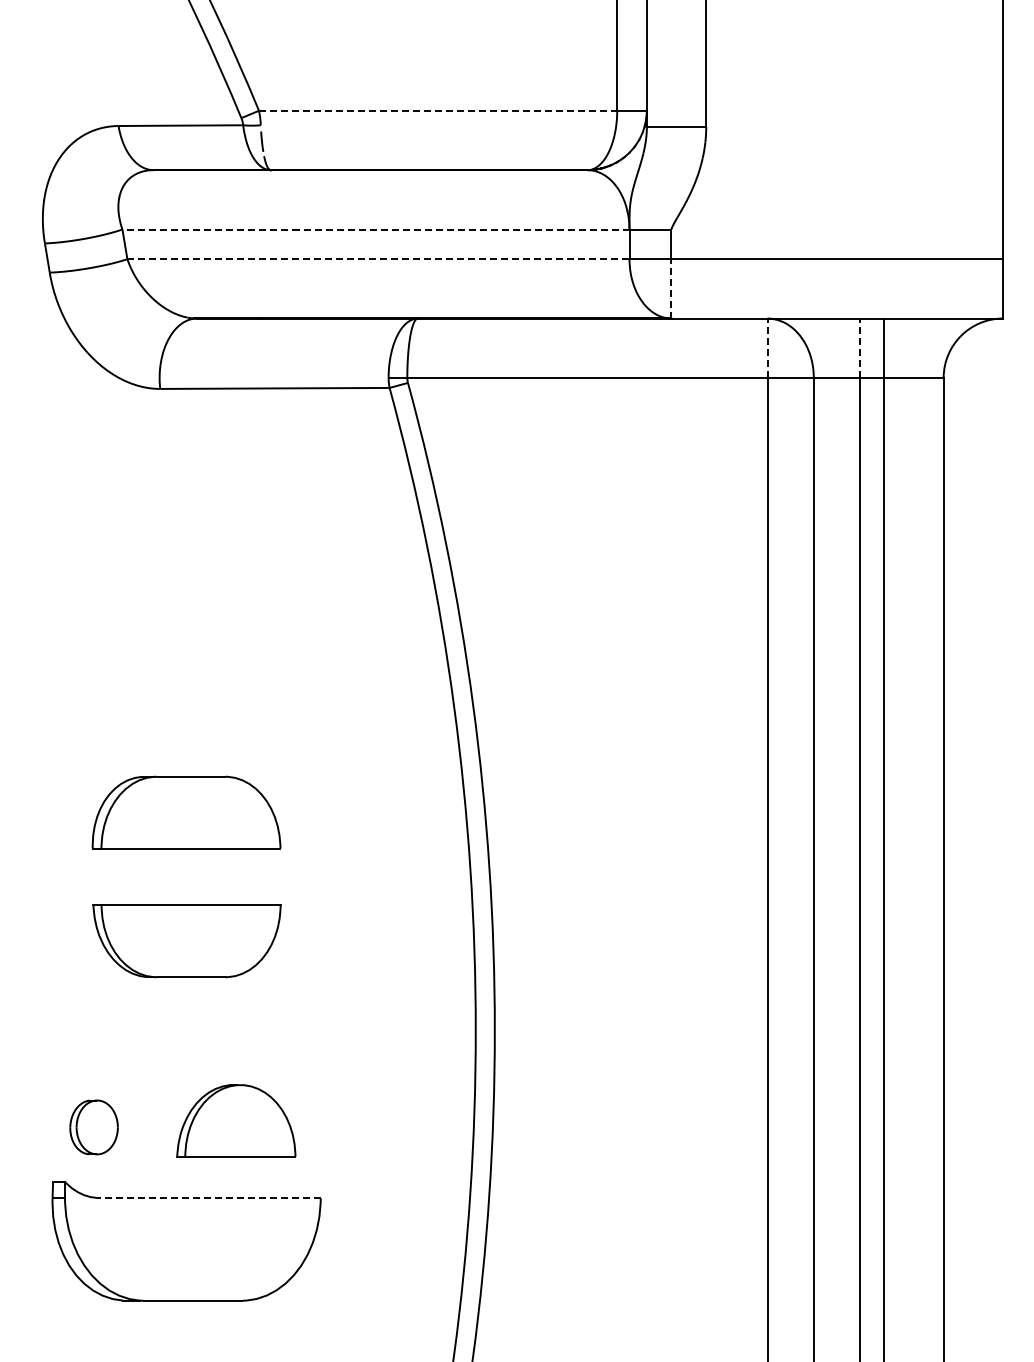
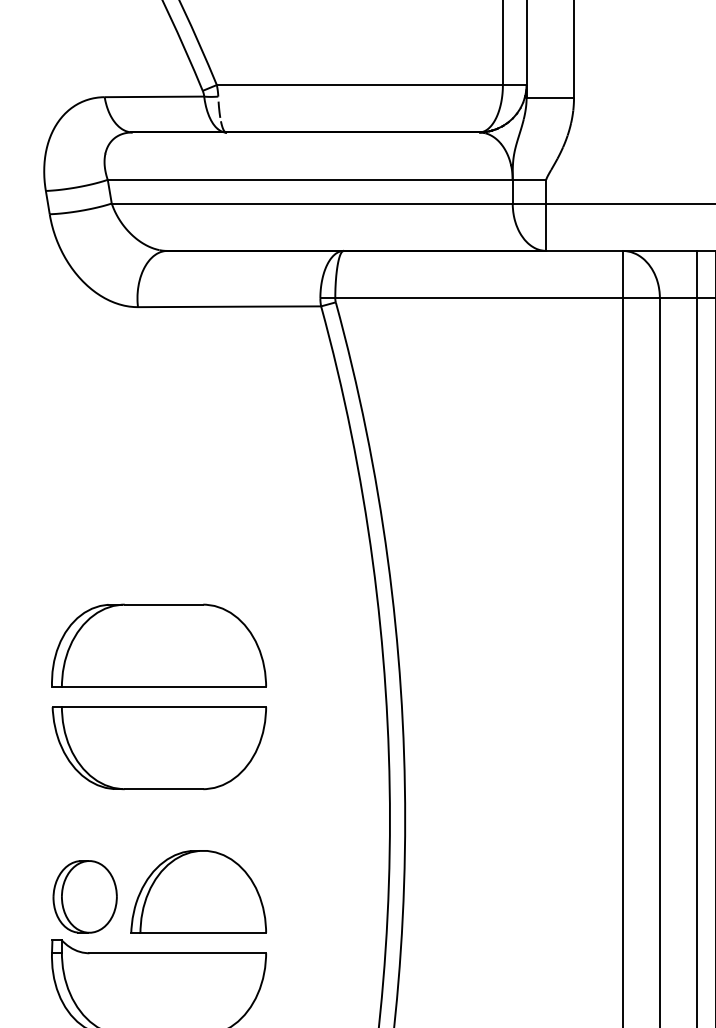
line: (438, 110) -> (360, 84), dashed -> solid
line: (375, 229) -> (309, 179), dashed -> solid
line: (378, 259) -> (312, 203), dashed -> solid
line: (671, 288) -> (546, 226), dashed -> solid
line: (767, 348) -> (622, 274), dashed -> solid
line: (860, 348) -> (697, 274), dashed -> solid
part: (186, 812) -> (158, 645), size x1.43
part: (186, 941) -> (158, 748), size x1.43
part: (236, 1120) -> (198, 891), size x1.43
part: (93, 1127) -> (84, 896), size x1.67
line: (210, 1198) -> (178, 953), dashed -> solid

